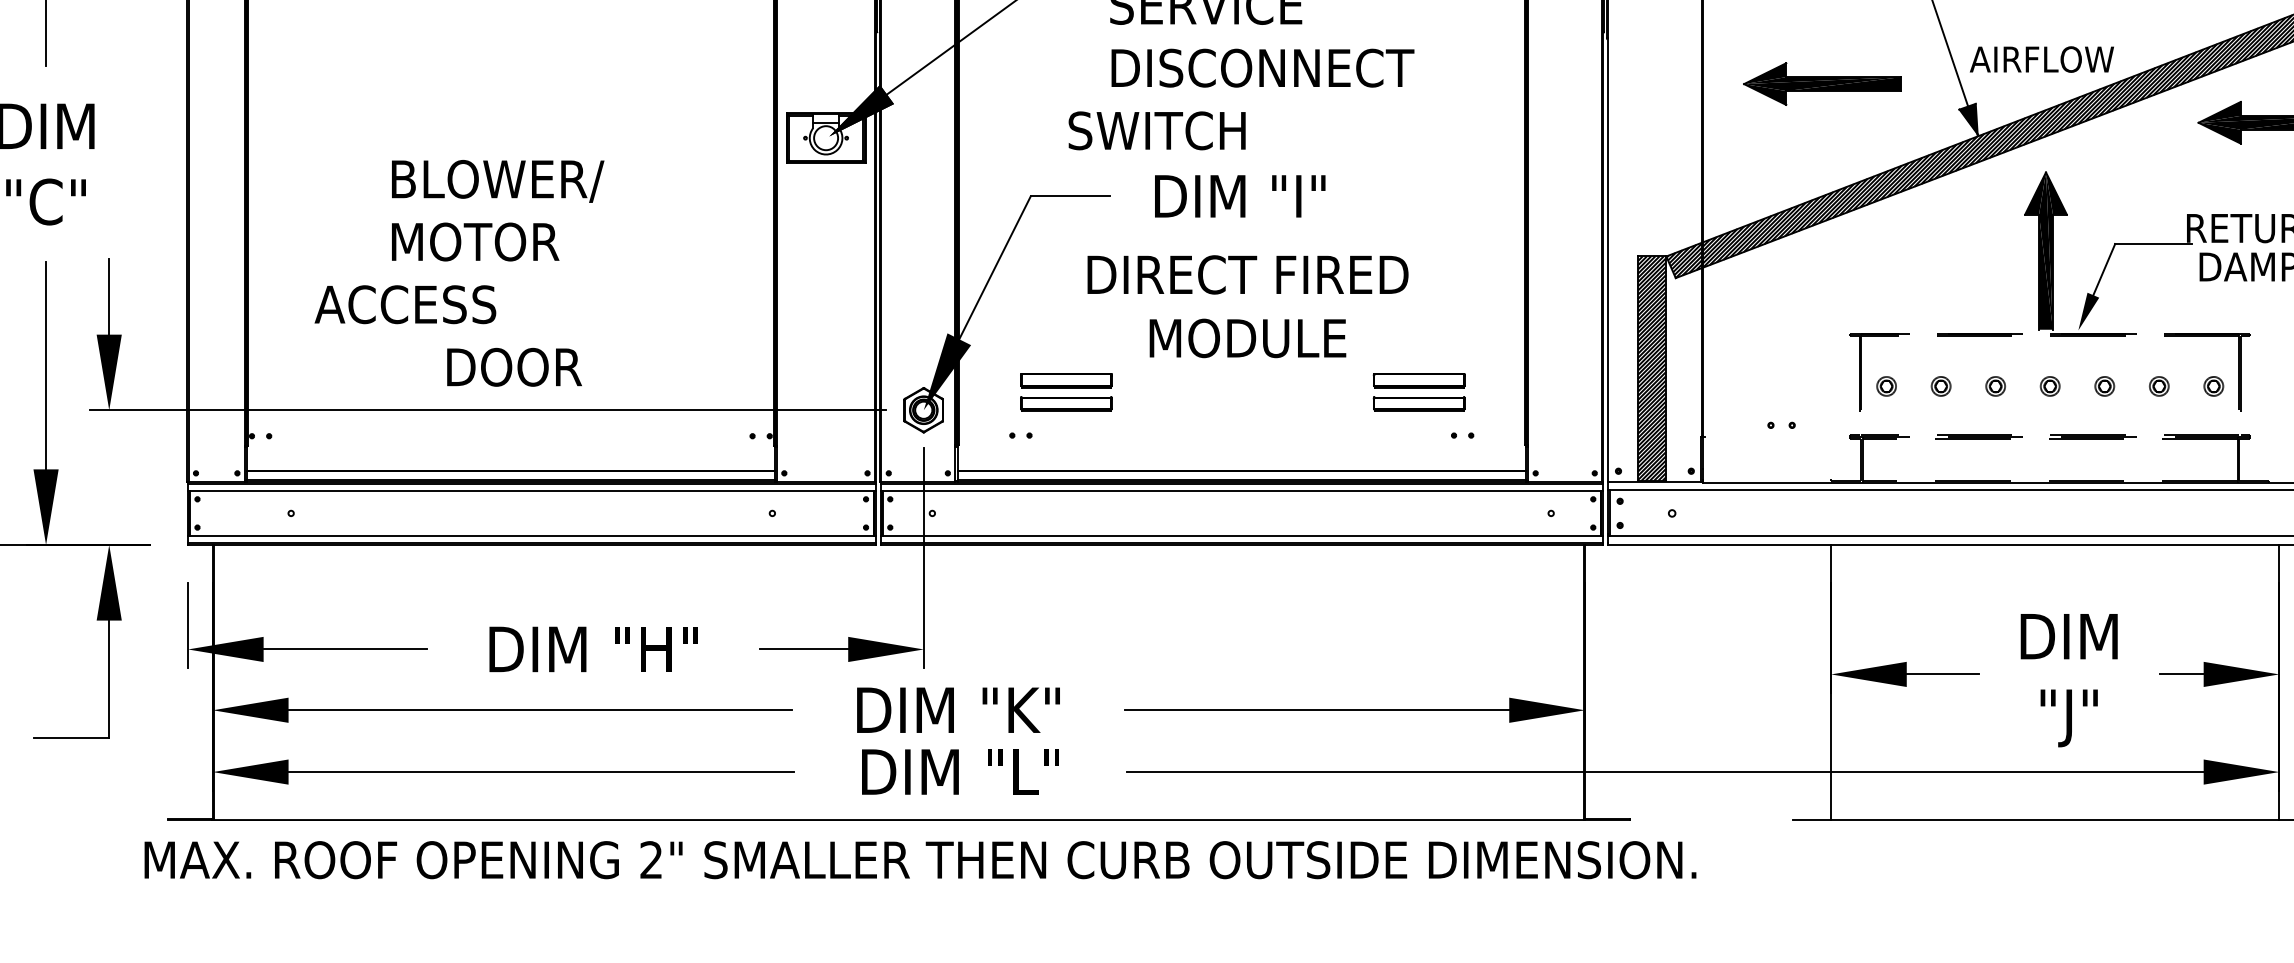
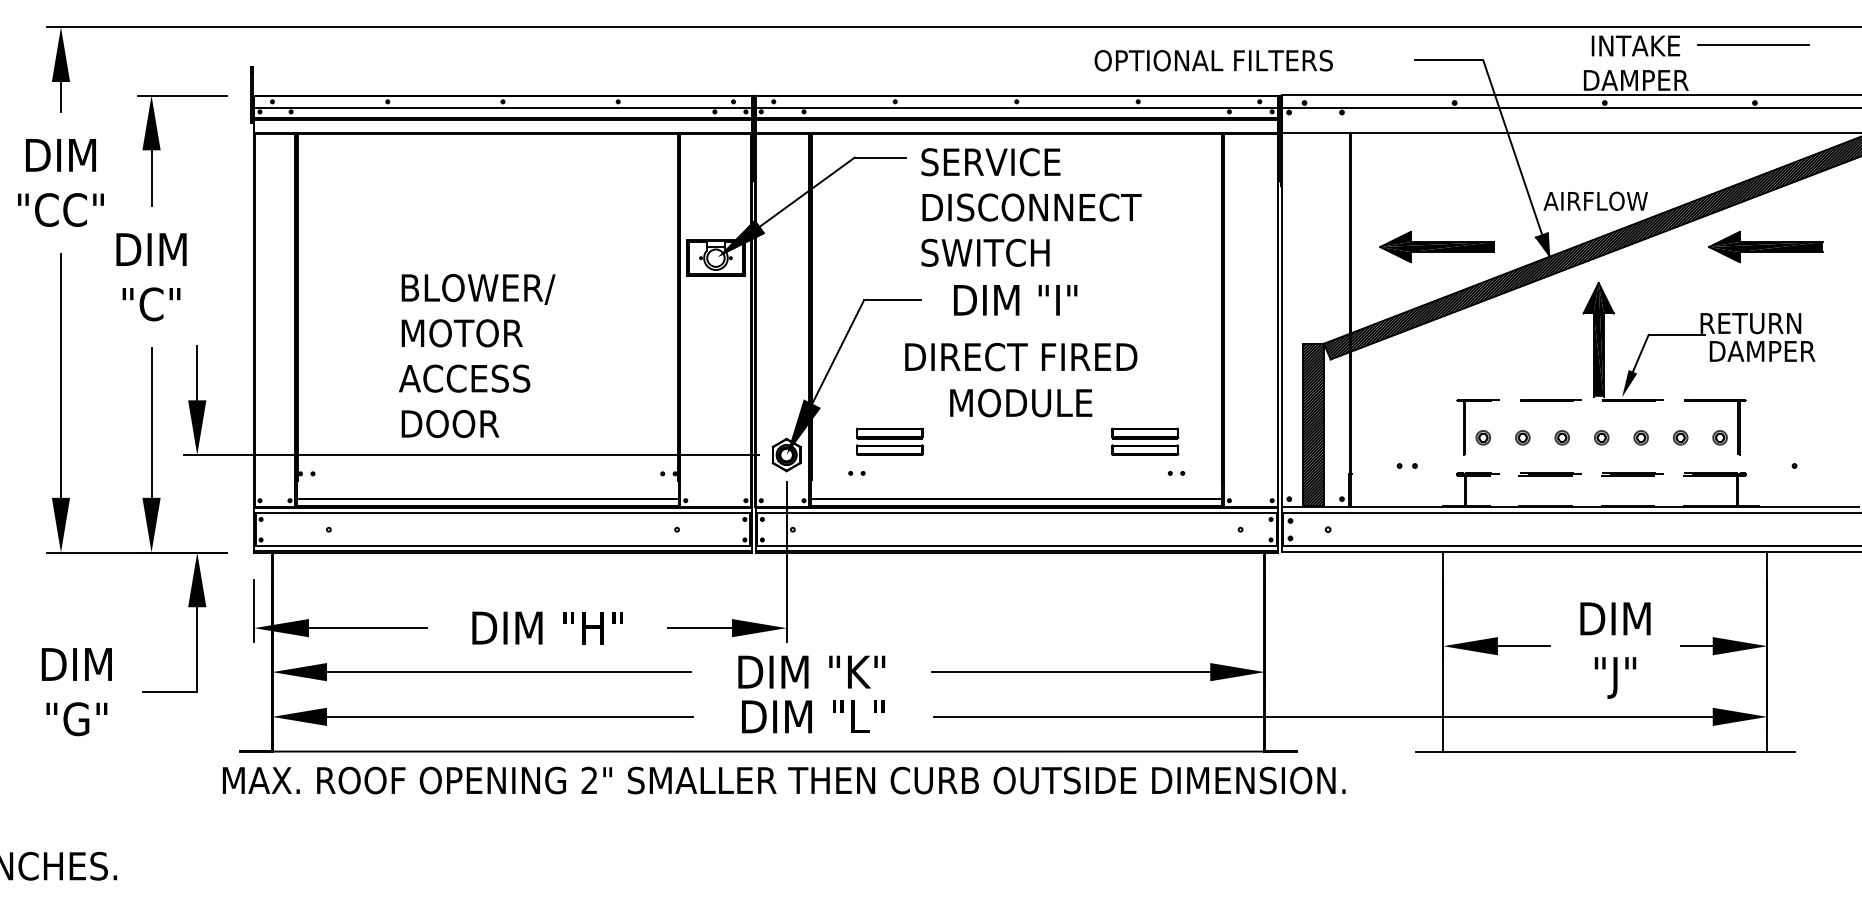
part: (1821, 83) -> (1436, 246), moved
text: (1157, 130) -> (985, 252), moved
text: (405, 304) -> (464, 378), moved
text: (514, 366) -> (450, 423), moved

